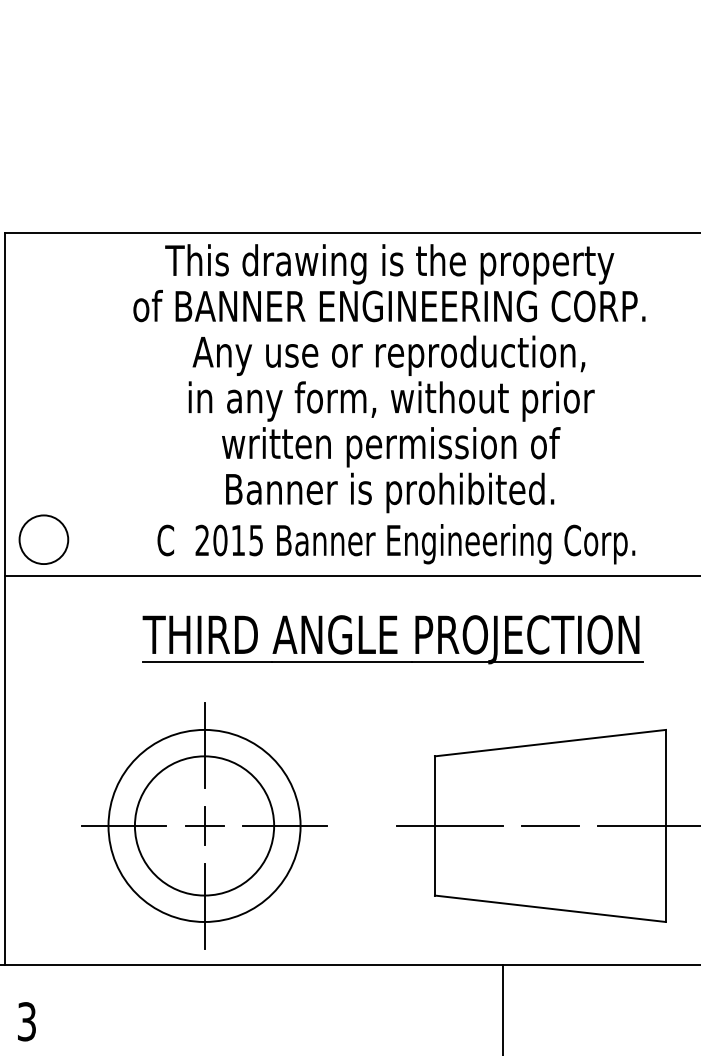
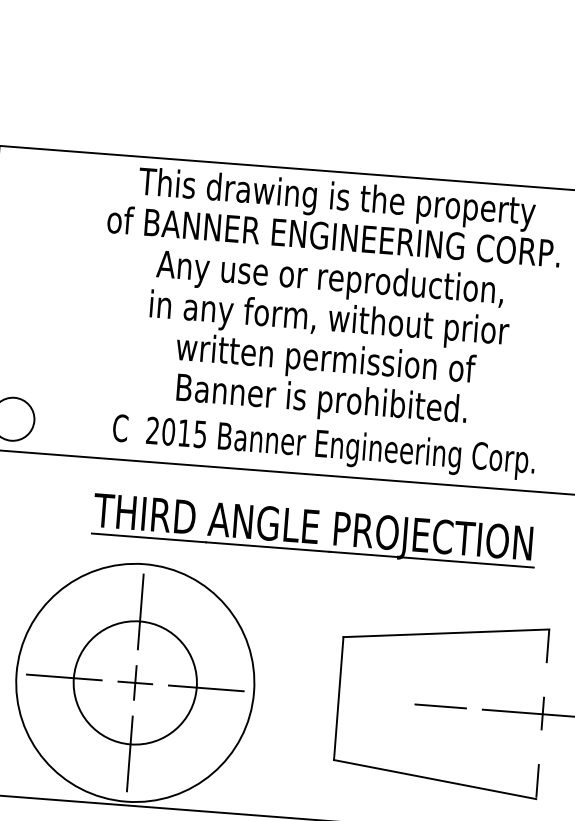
circle: (204, 825) -> (135, 682), size x1.4
line: (449, 825) -> (351, 699), removed
line: (665, 826) -> (542, 714), solid -> dashed

